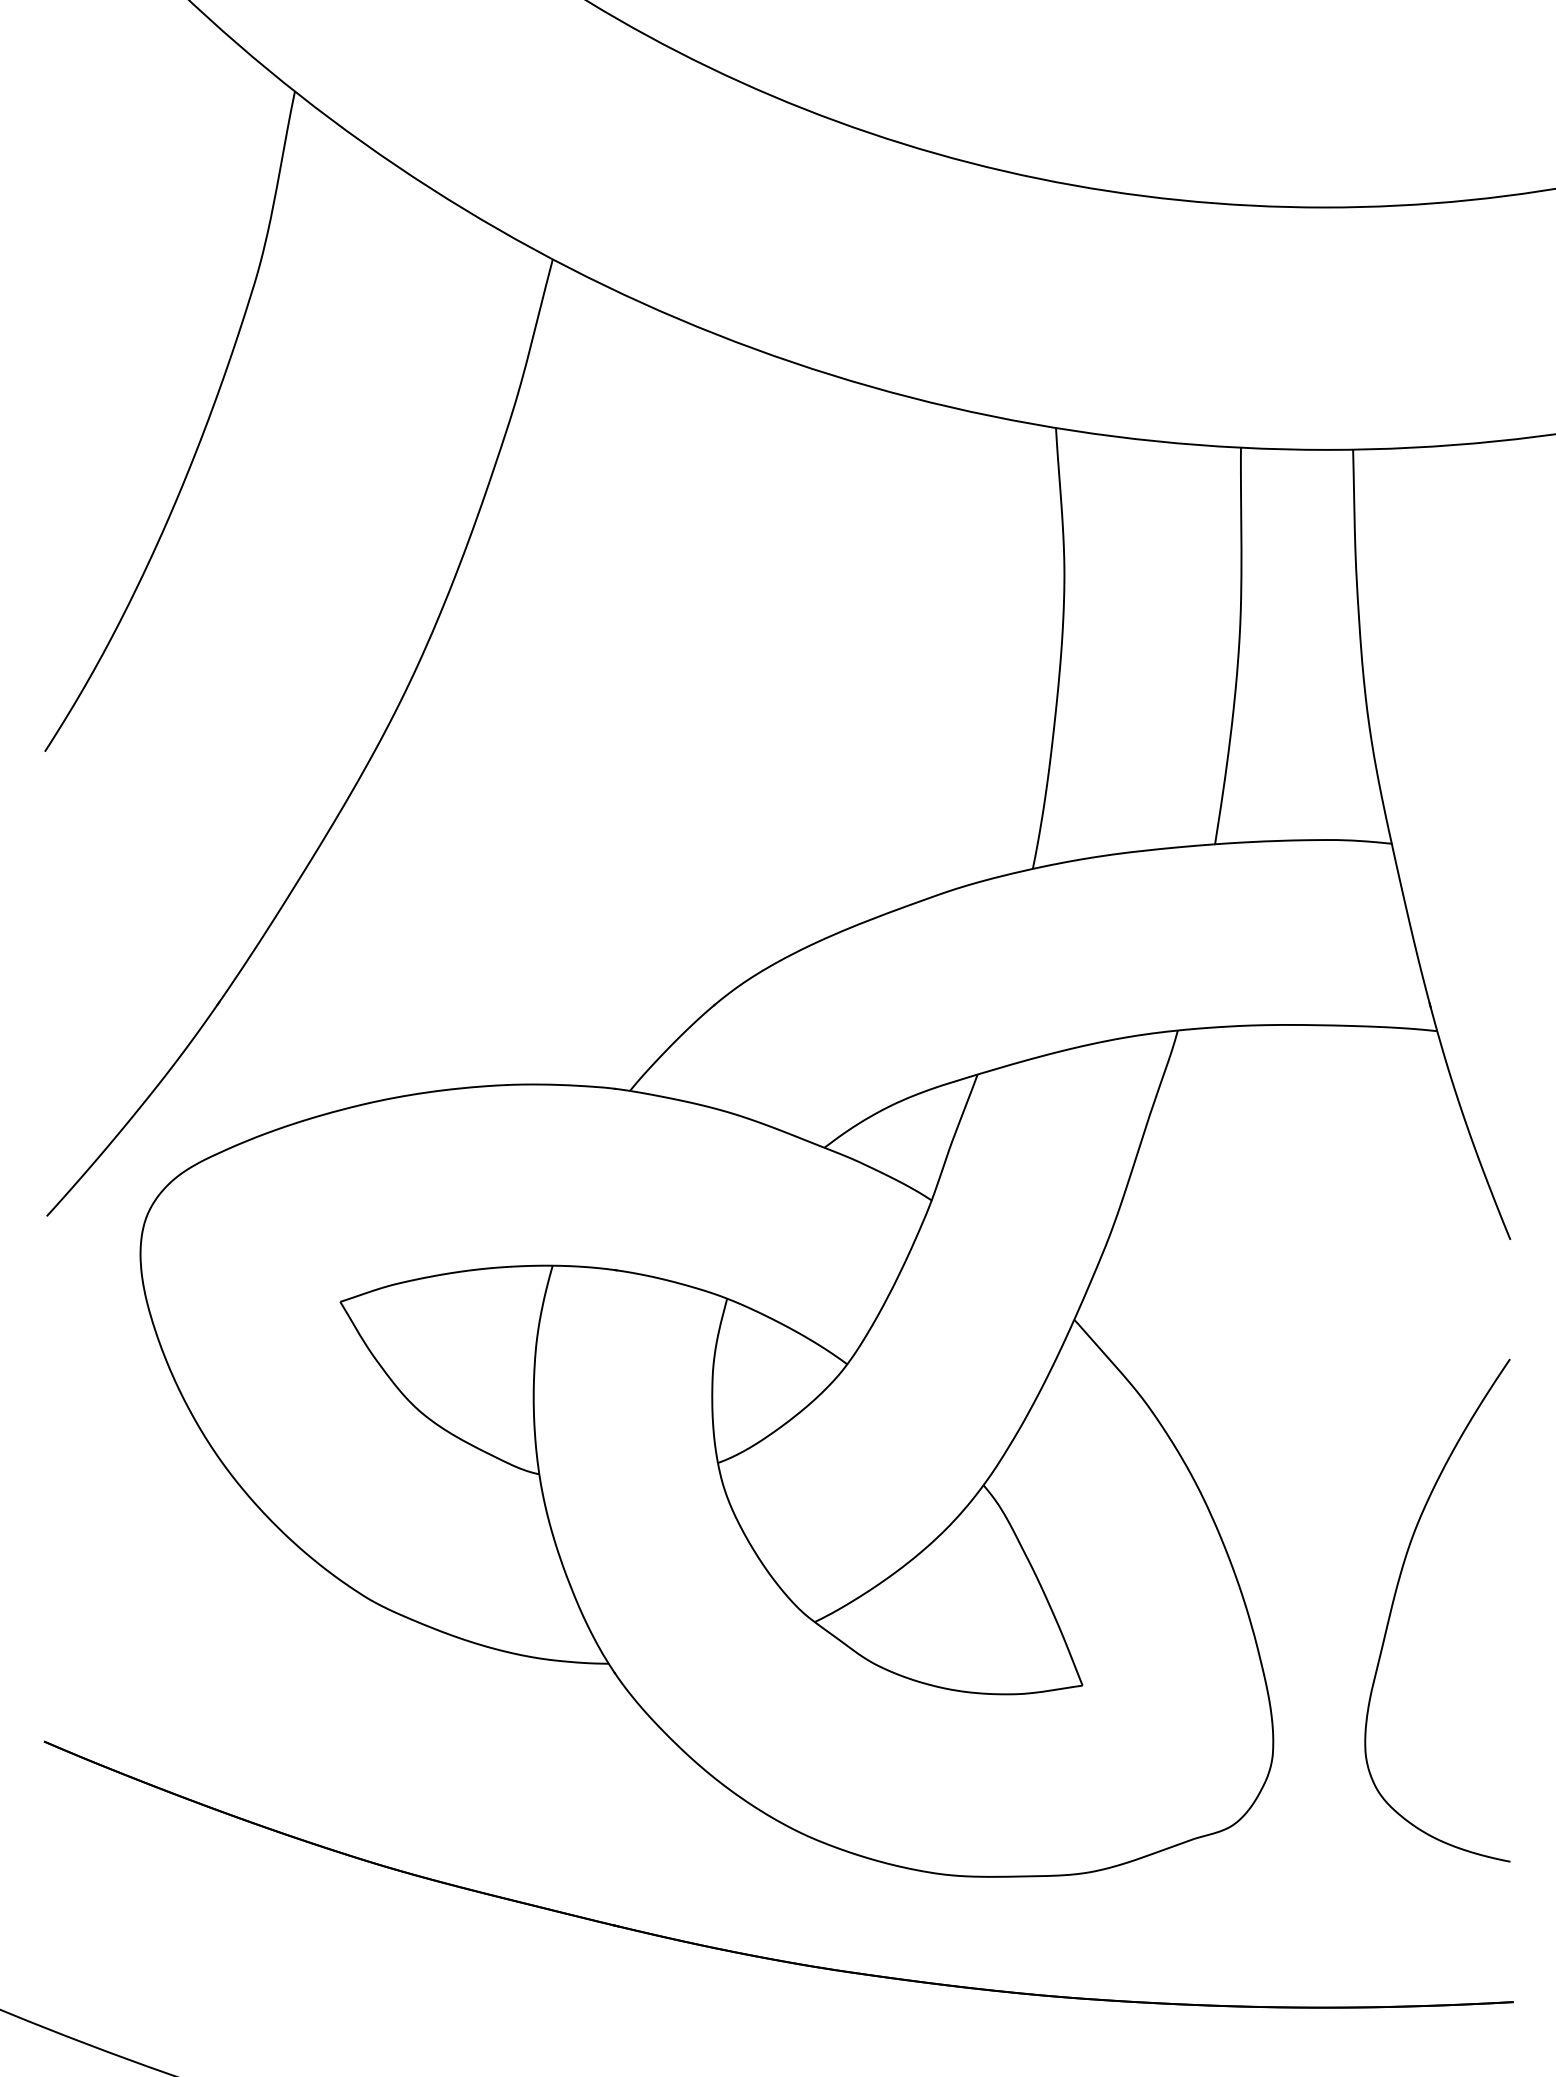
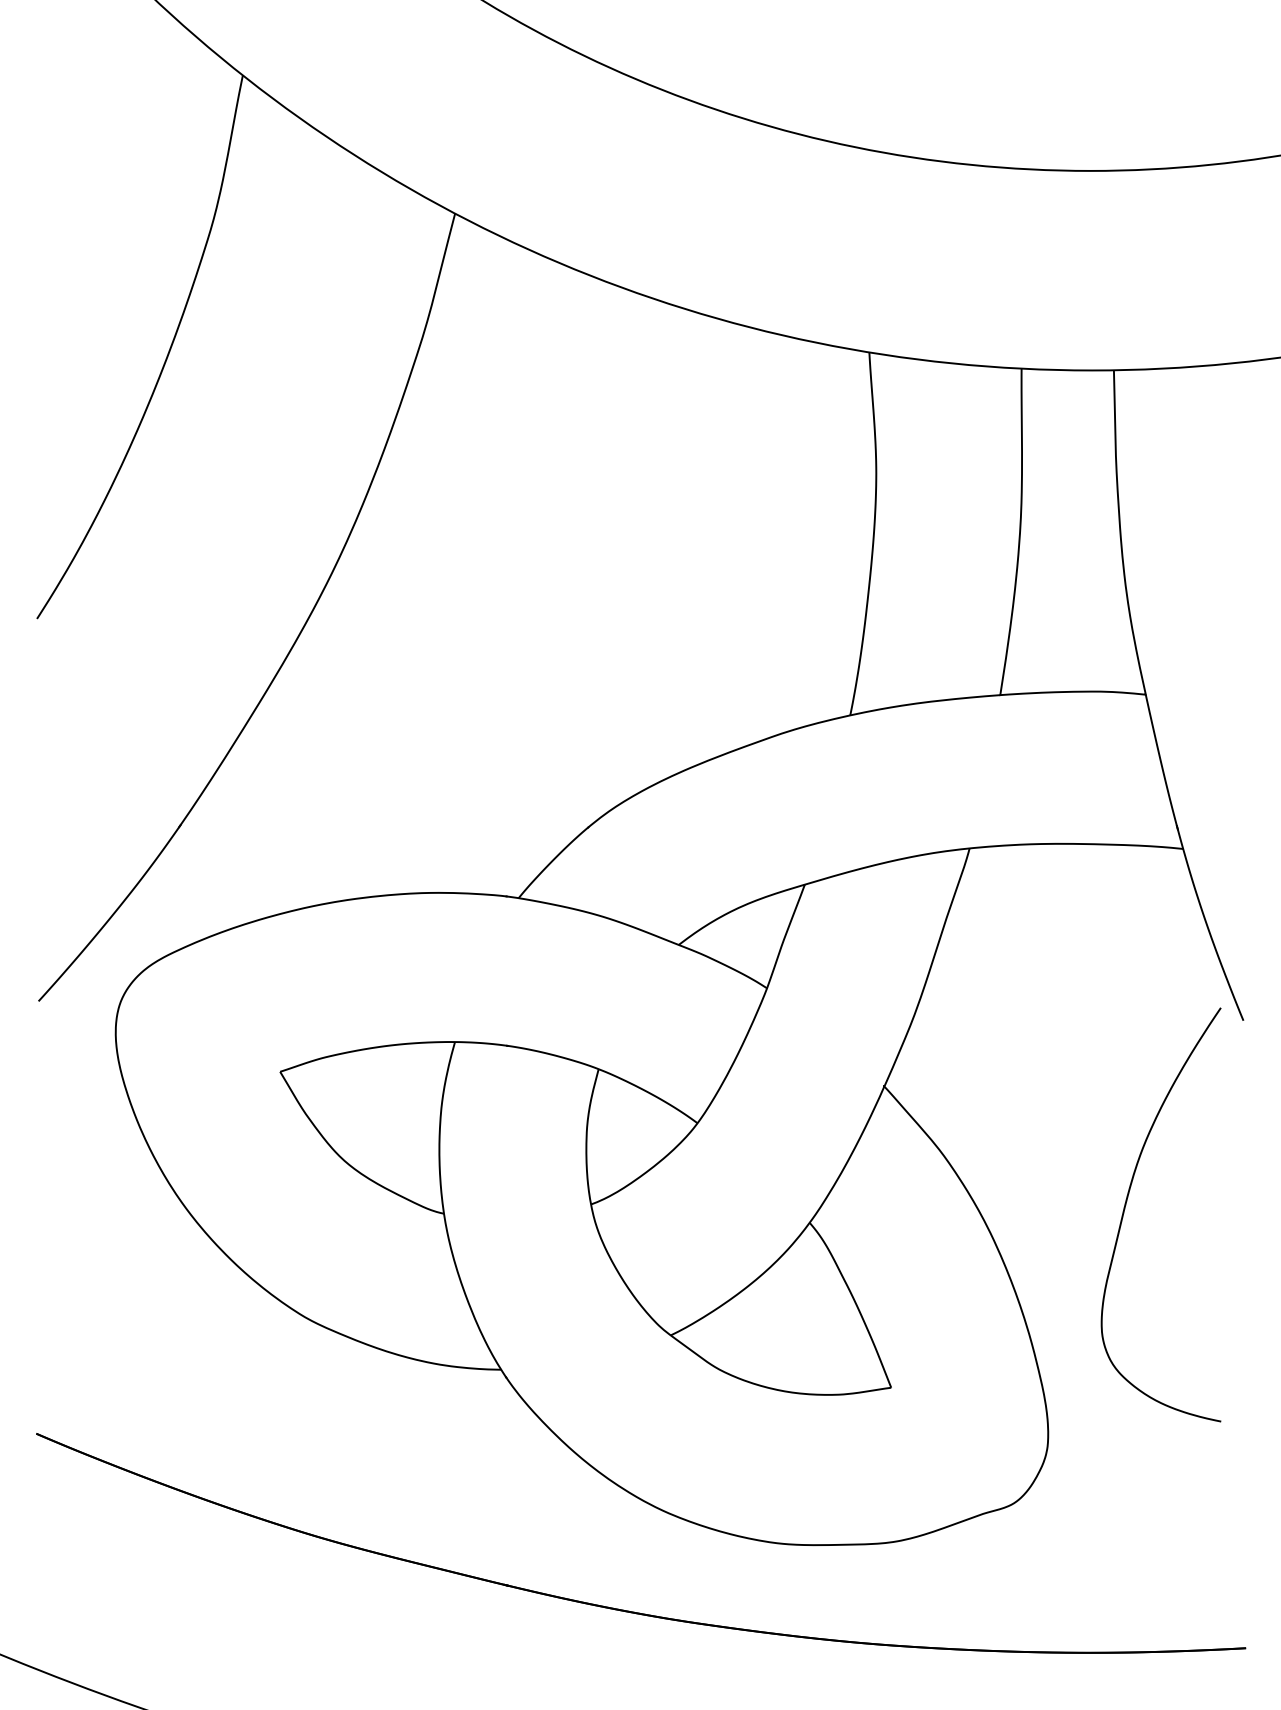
curve: (1394, 1601) -> (1125, 1207), moved

